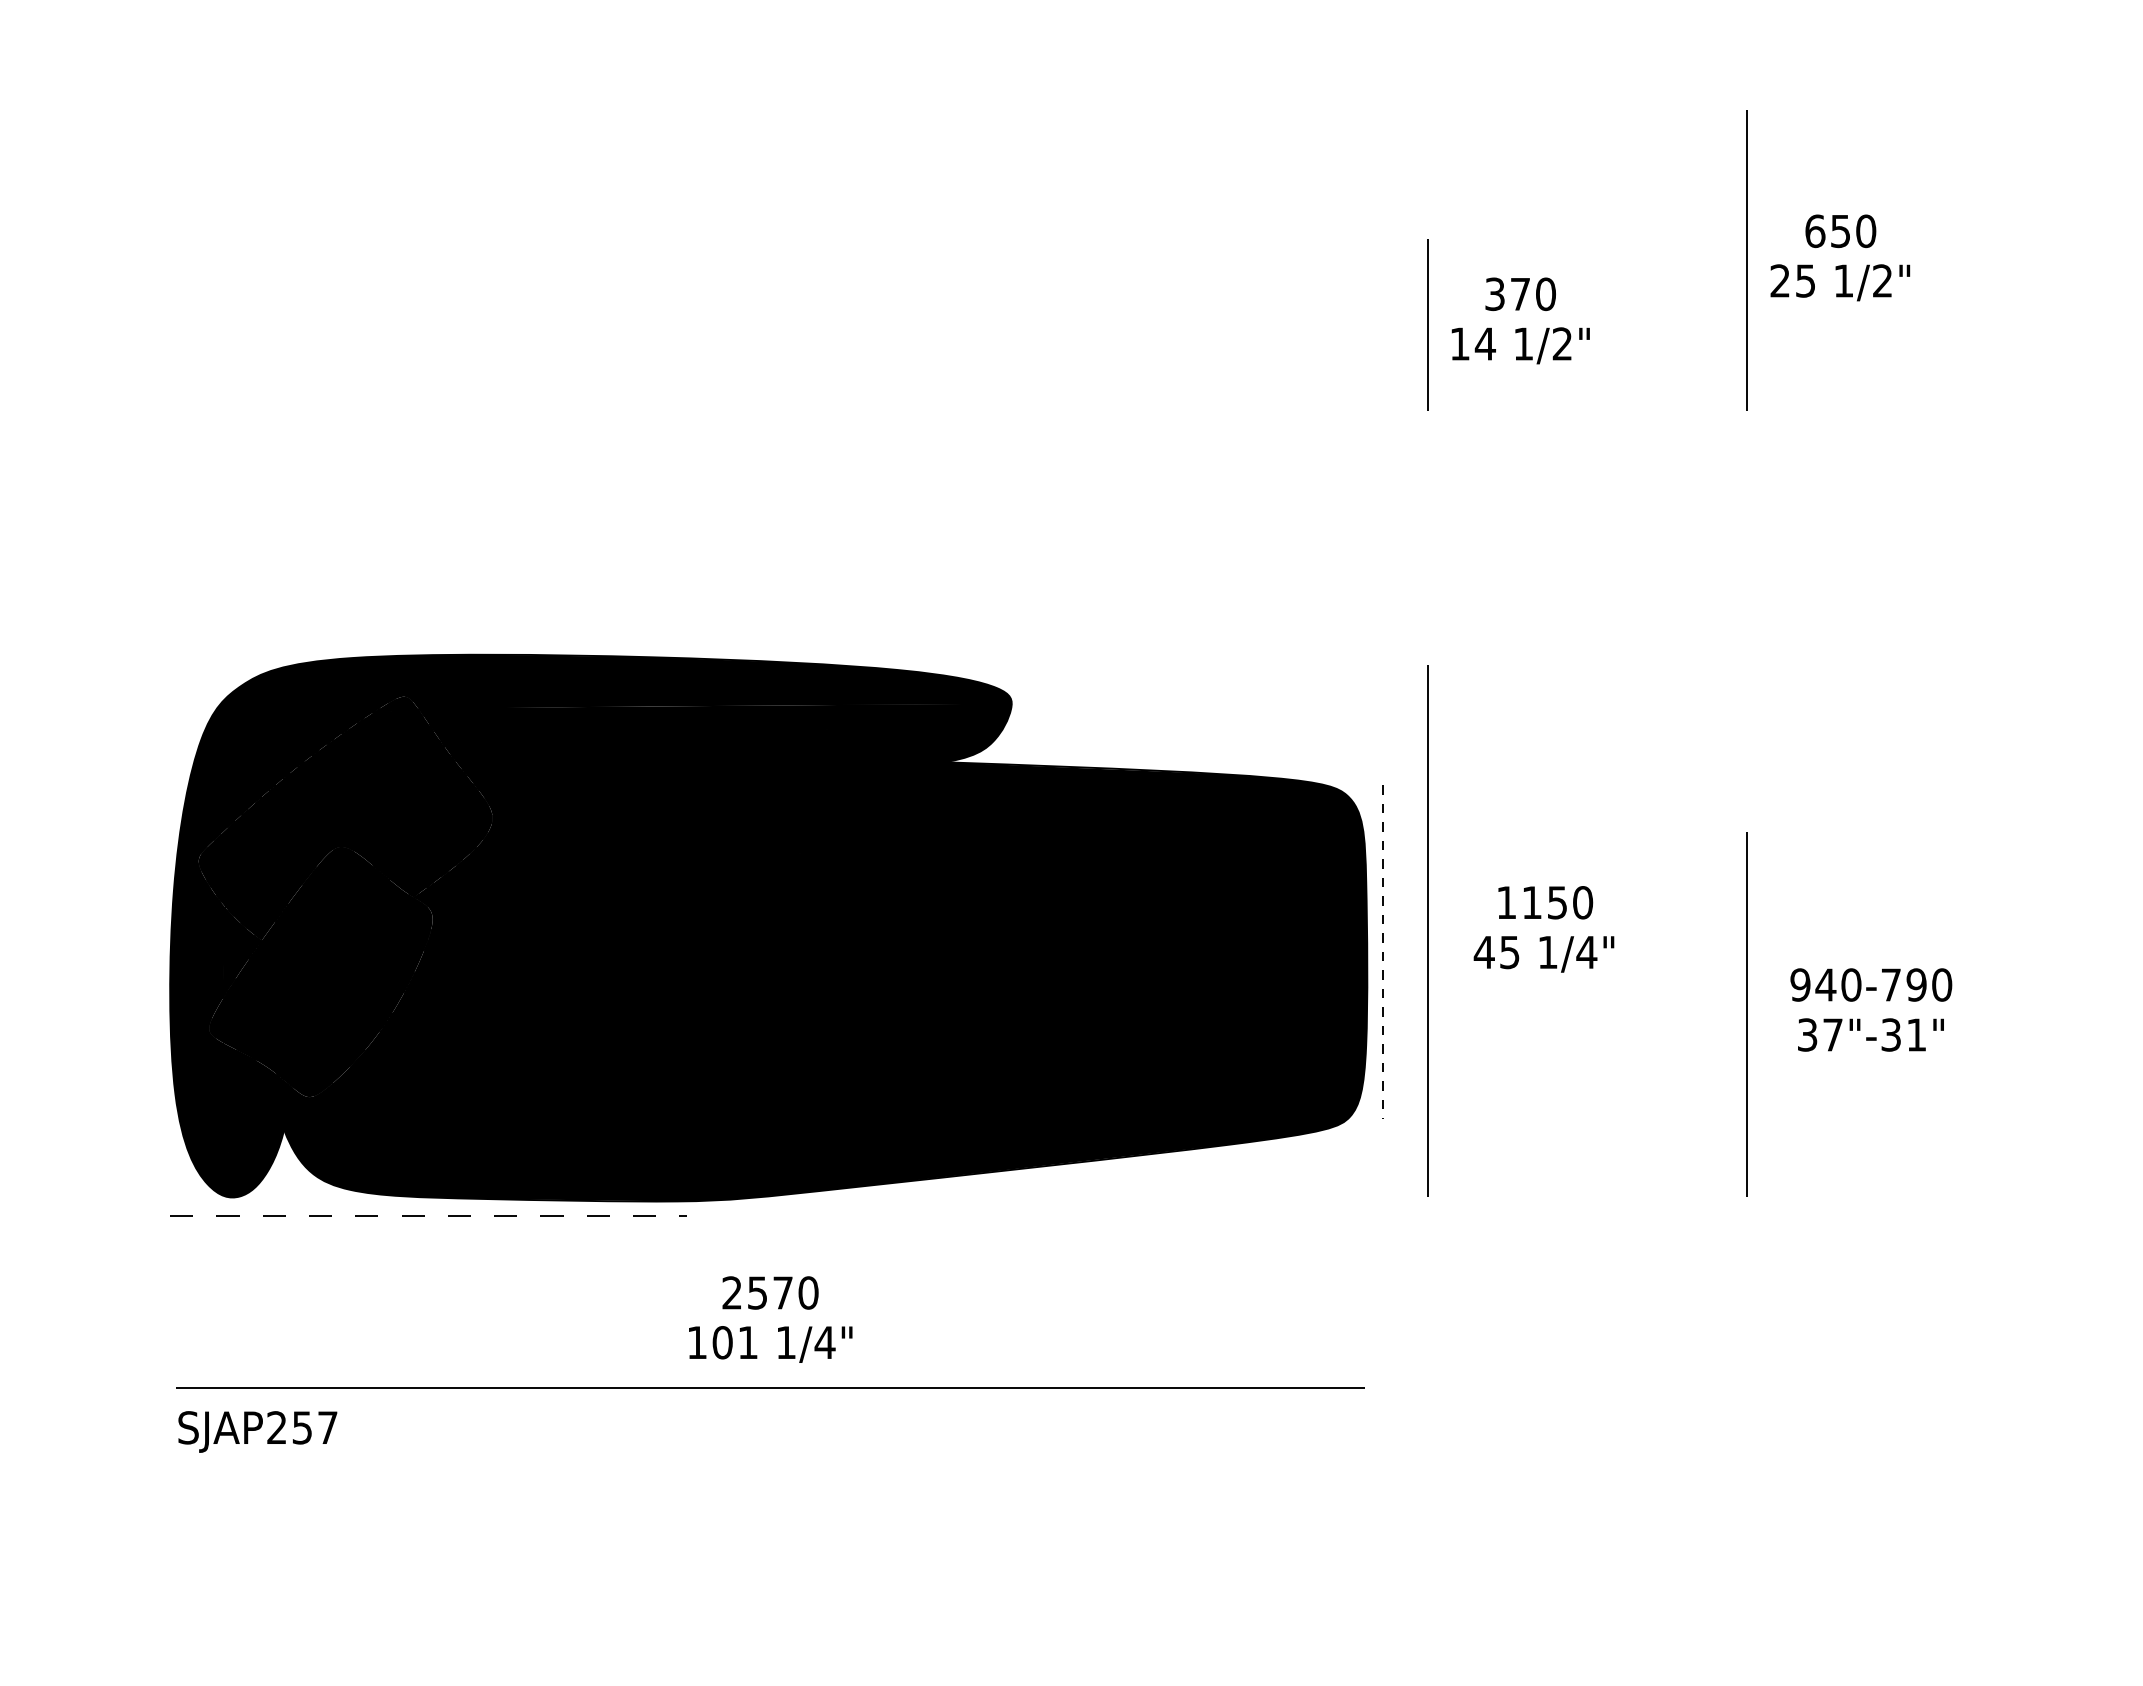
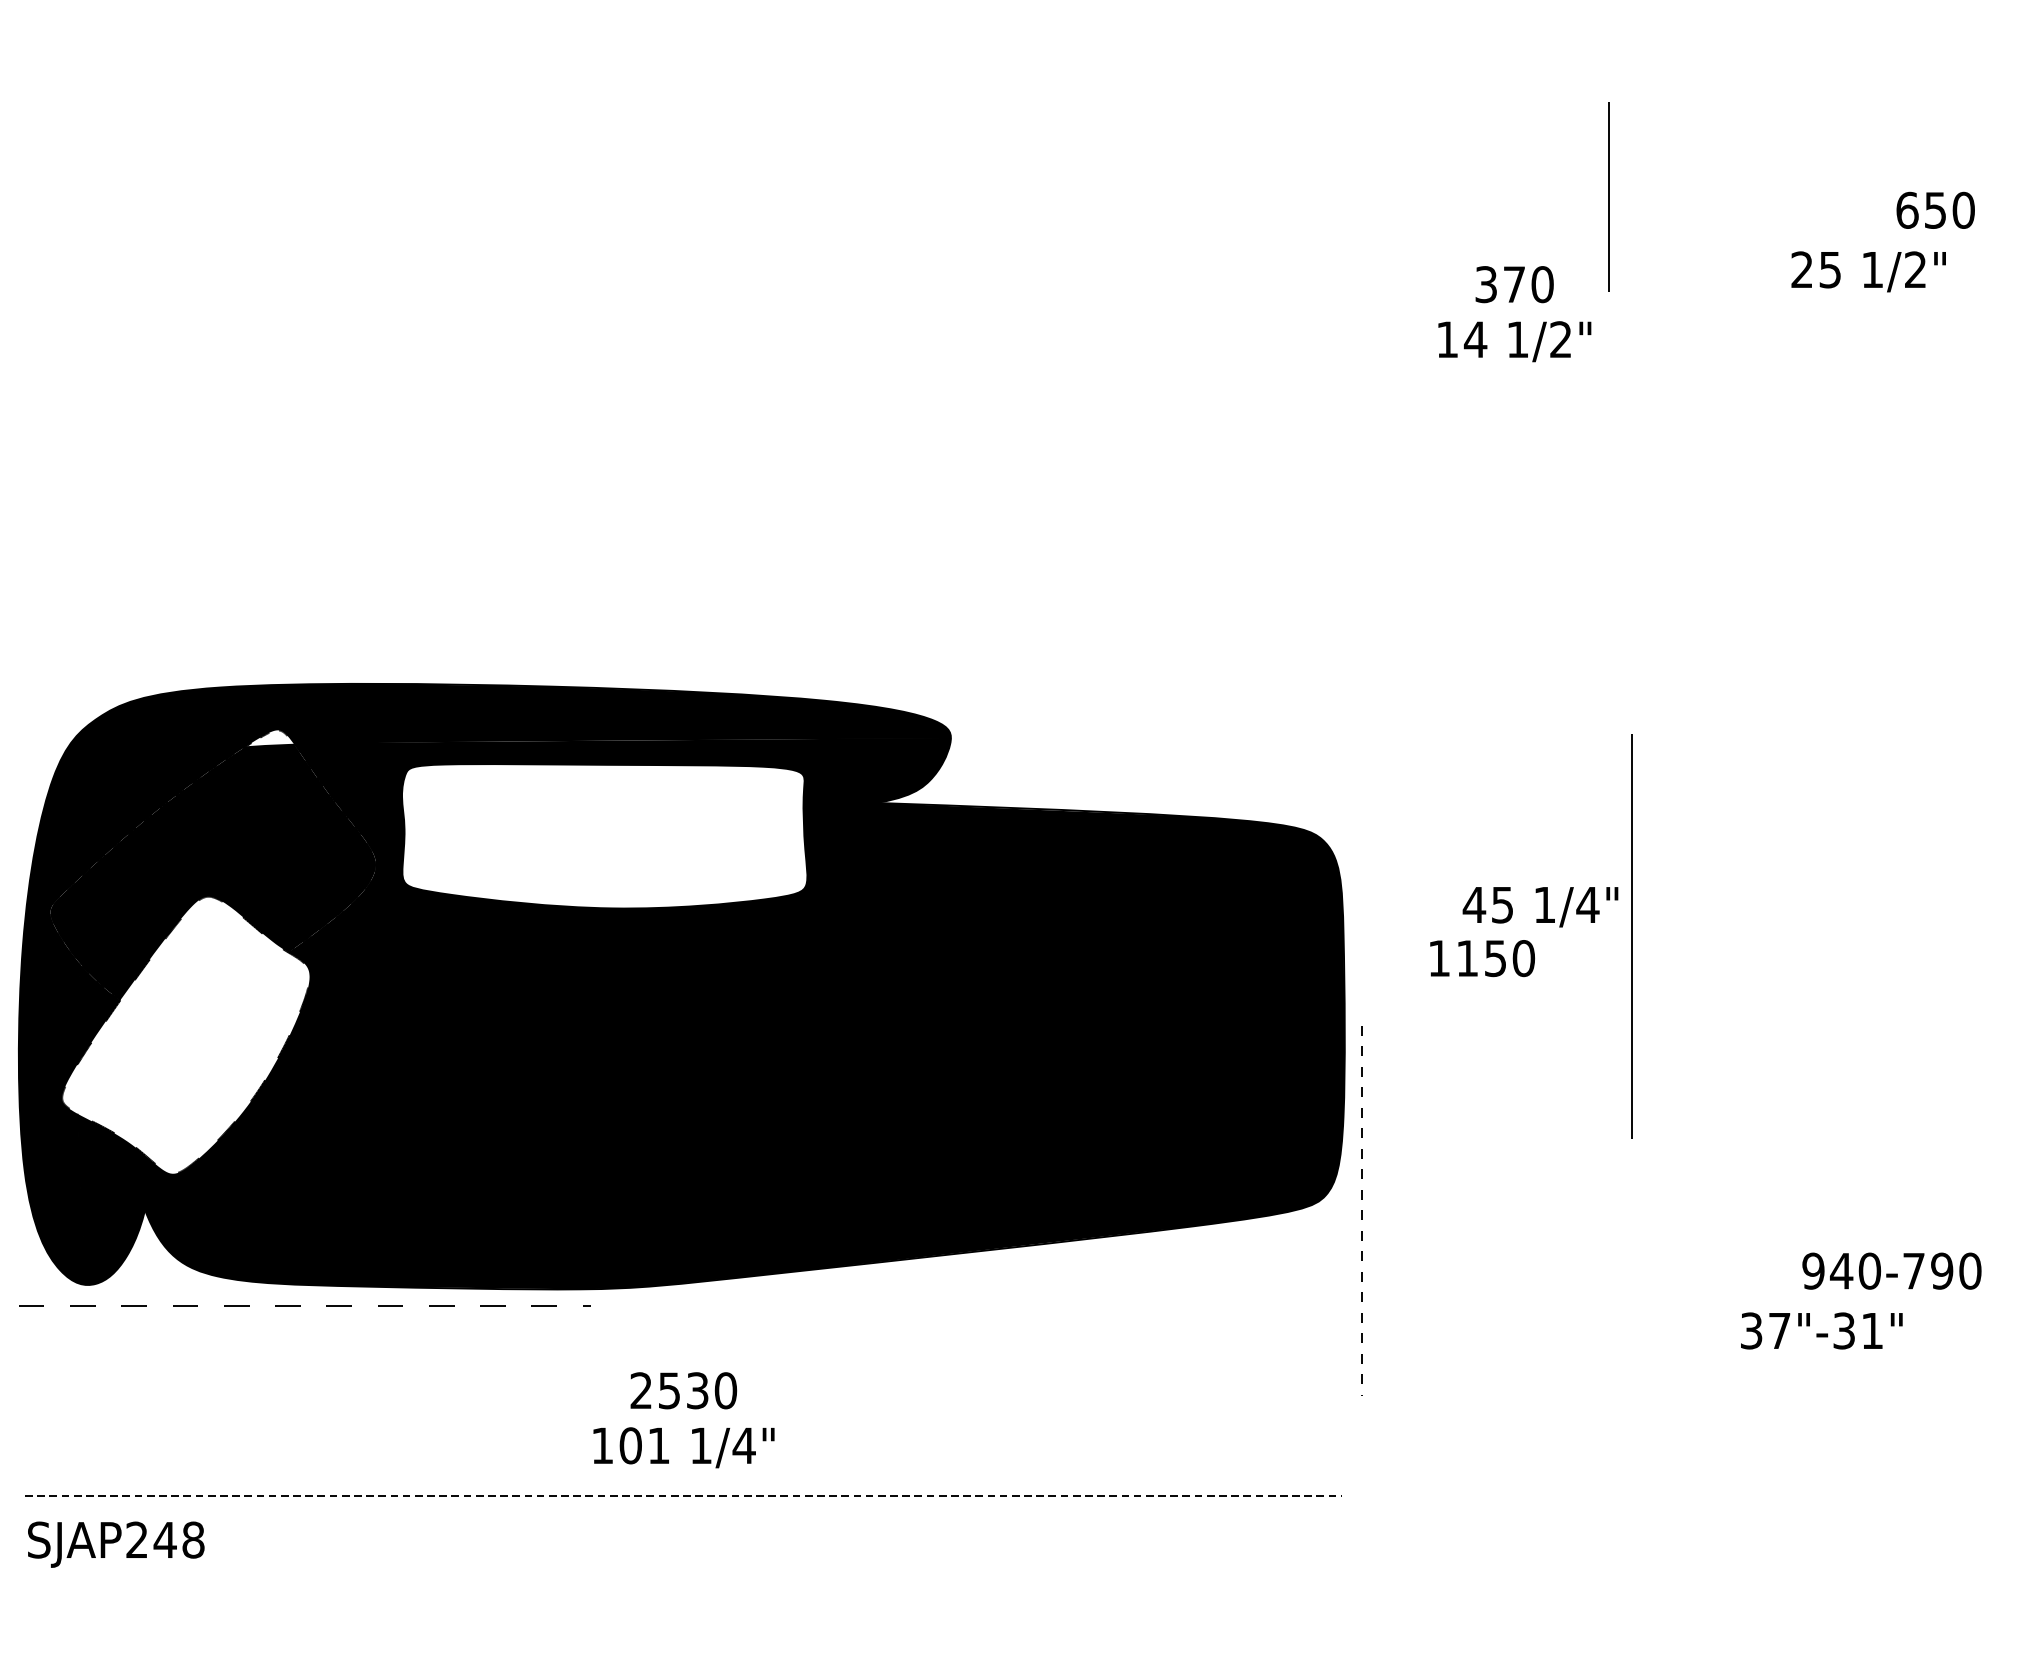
text: (1840, 231) -> (1935, 210), moved
line: (1746, 260) -> (1764, 247), removed
line: (1427, 324) -> (1608, 196), moved
fill: (396, 703) -> (269, 737), removed
fill: (699, 792) -> (605, 836), removed
text: (1545, 902) -> (1482, 958), moved
line: (1427, 930) -> (1411, 989), removed
line: (1382, 952) -> (1361, 1210), moved
text: (1543, 954) -> (1539, 907), moved
fill: (320, 971) -> (185, 1034), removed
text: (1871, 984) -> (1892, 1270), moved
line: (1746, 1014) -> (1631, 936), moved
text: (1870, 1034) -> (1821, 1330), moved
text: (782, 1292) -> (697, 1390), 2570 -> 2530
line: (770, 1387) -> (683, 1495), solid -> dashed
text: (314, 1427) -> (178, 1539), SJAP257 -> SJAP248

